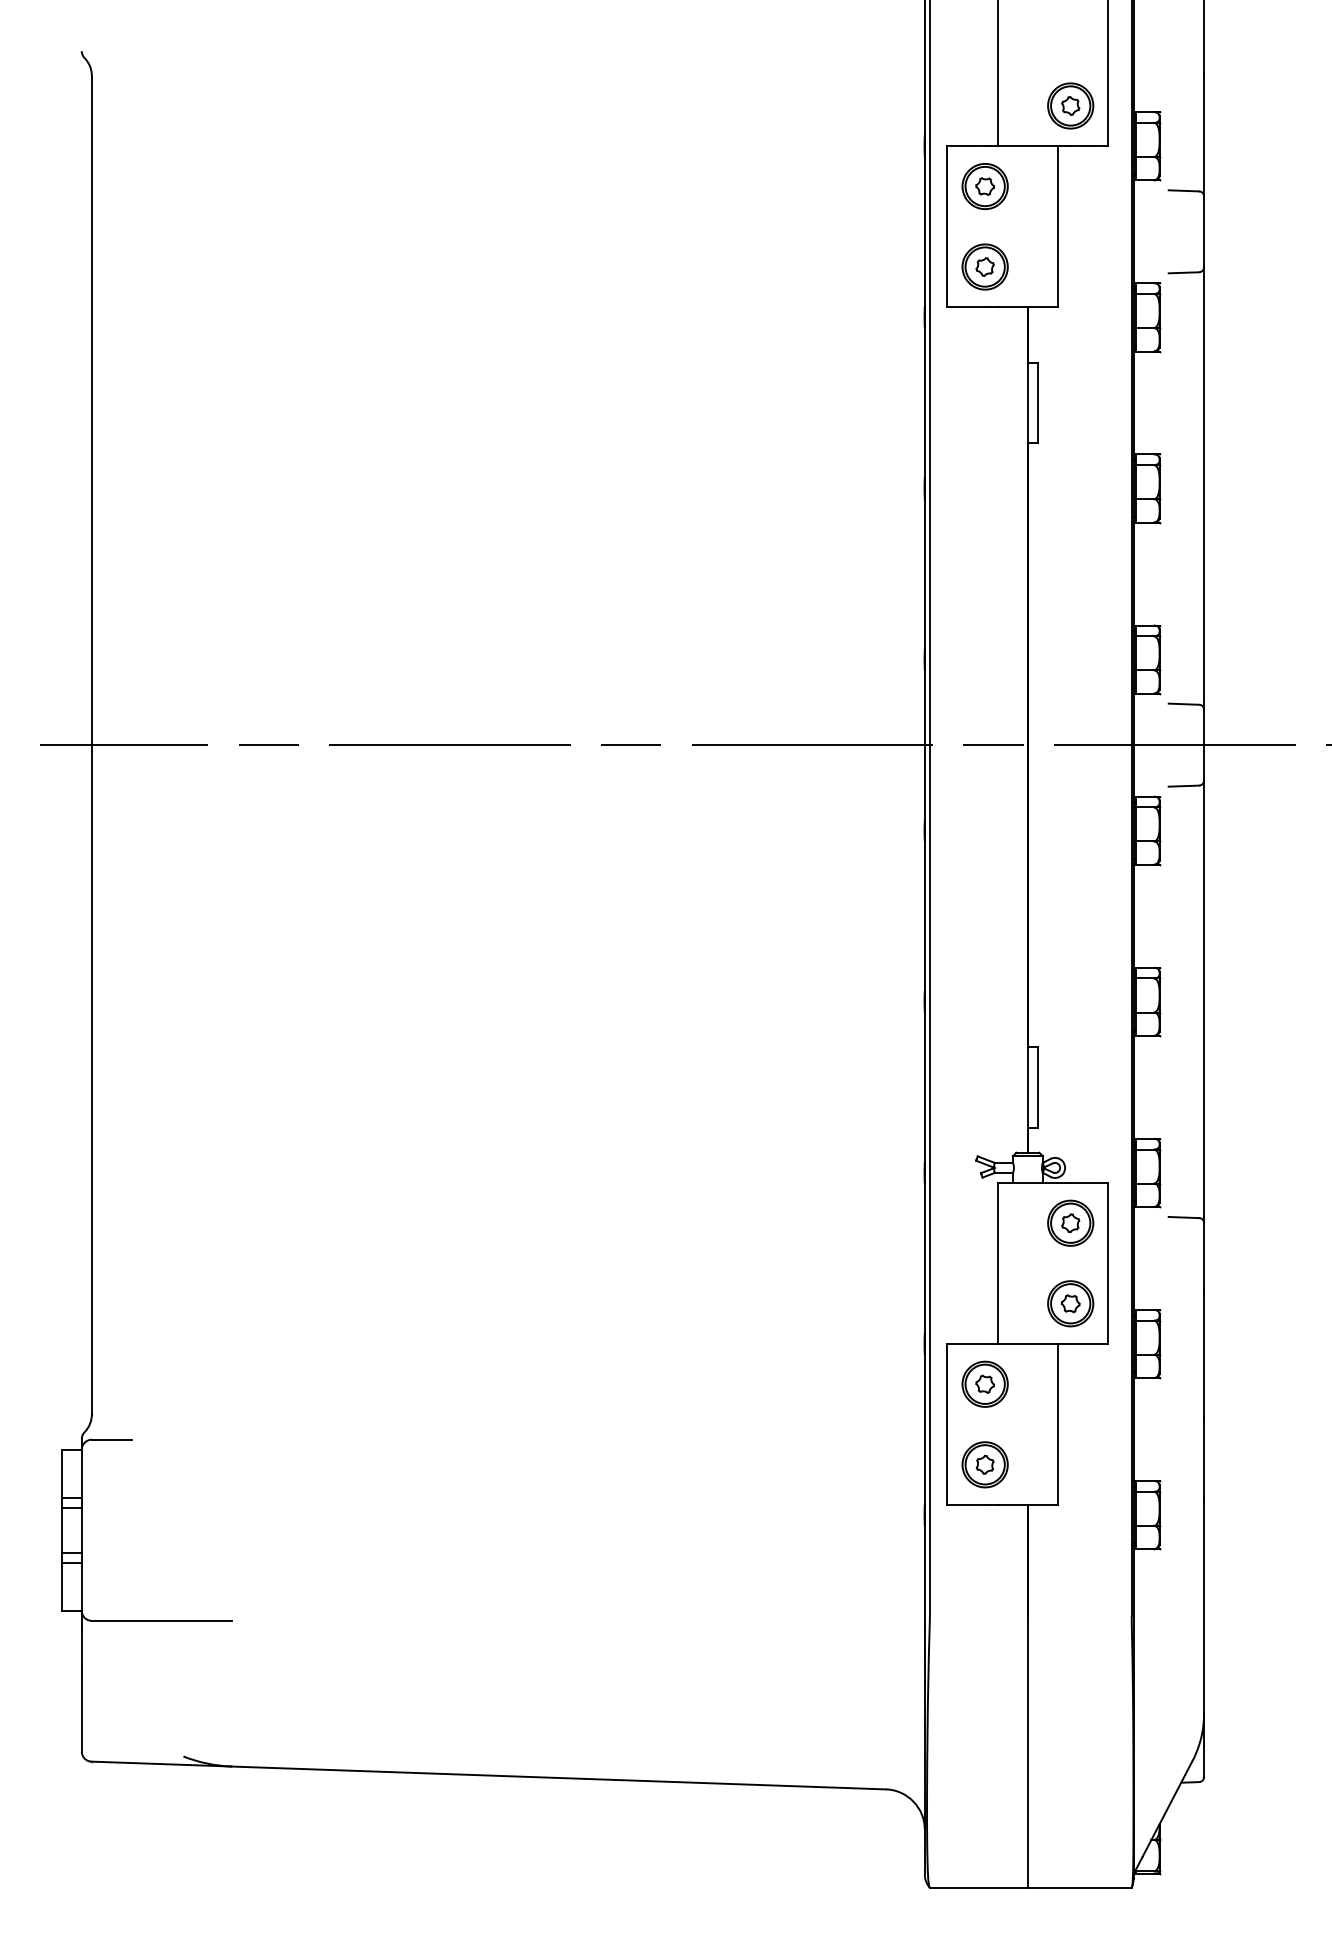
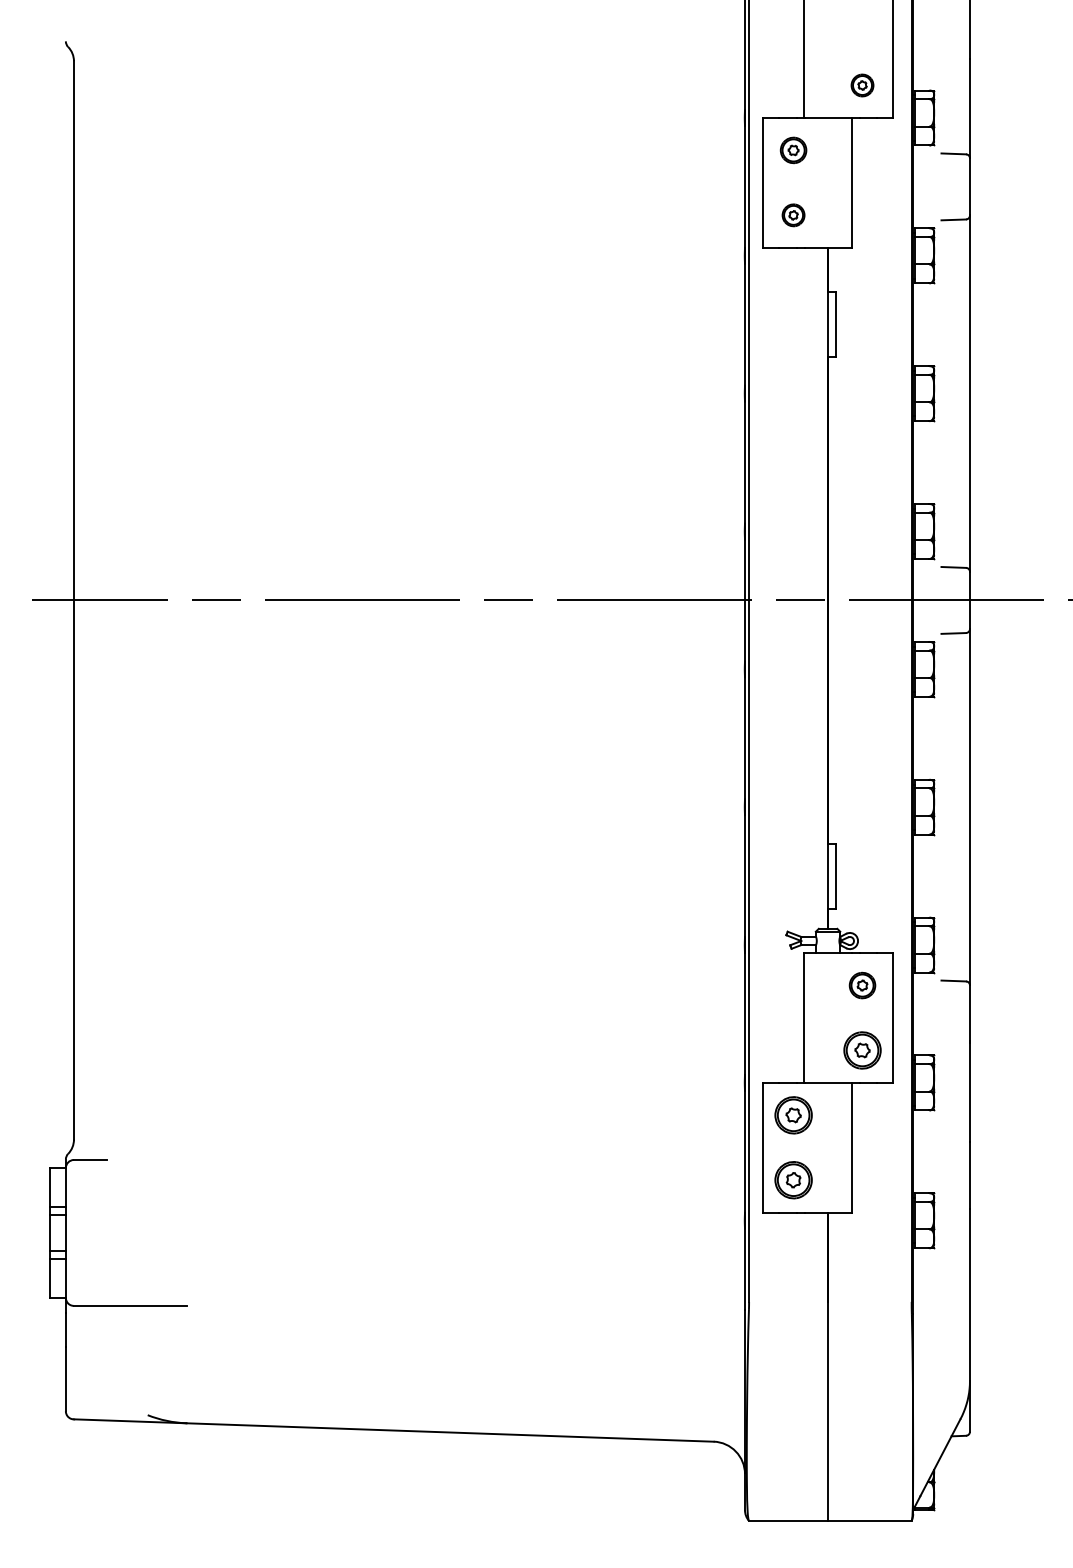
part: (1070, 105) -> (862, 85), size x0.6
part: (985, 186) -> (793, 150), size x0.7
part: (985, 267) -> (793, 215), size x0.6
part: (1070, 1223) -> (862, 985), size x0.7

